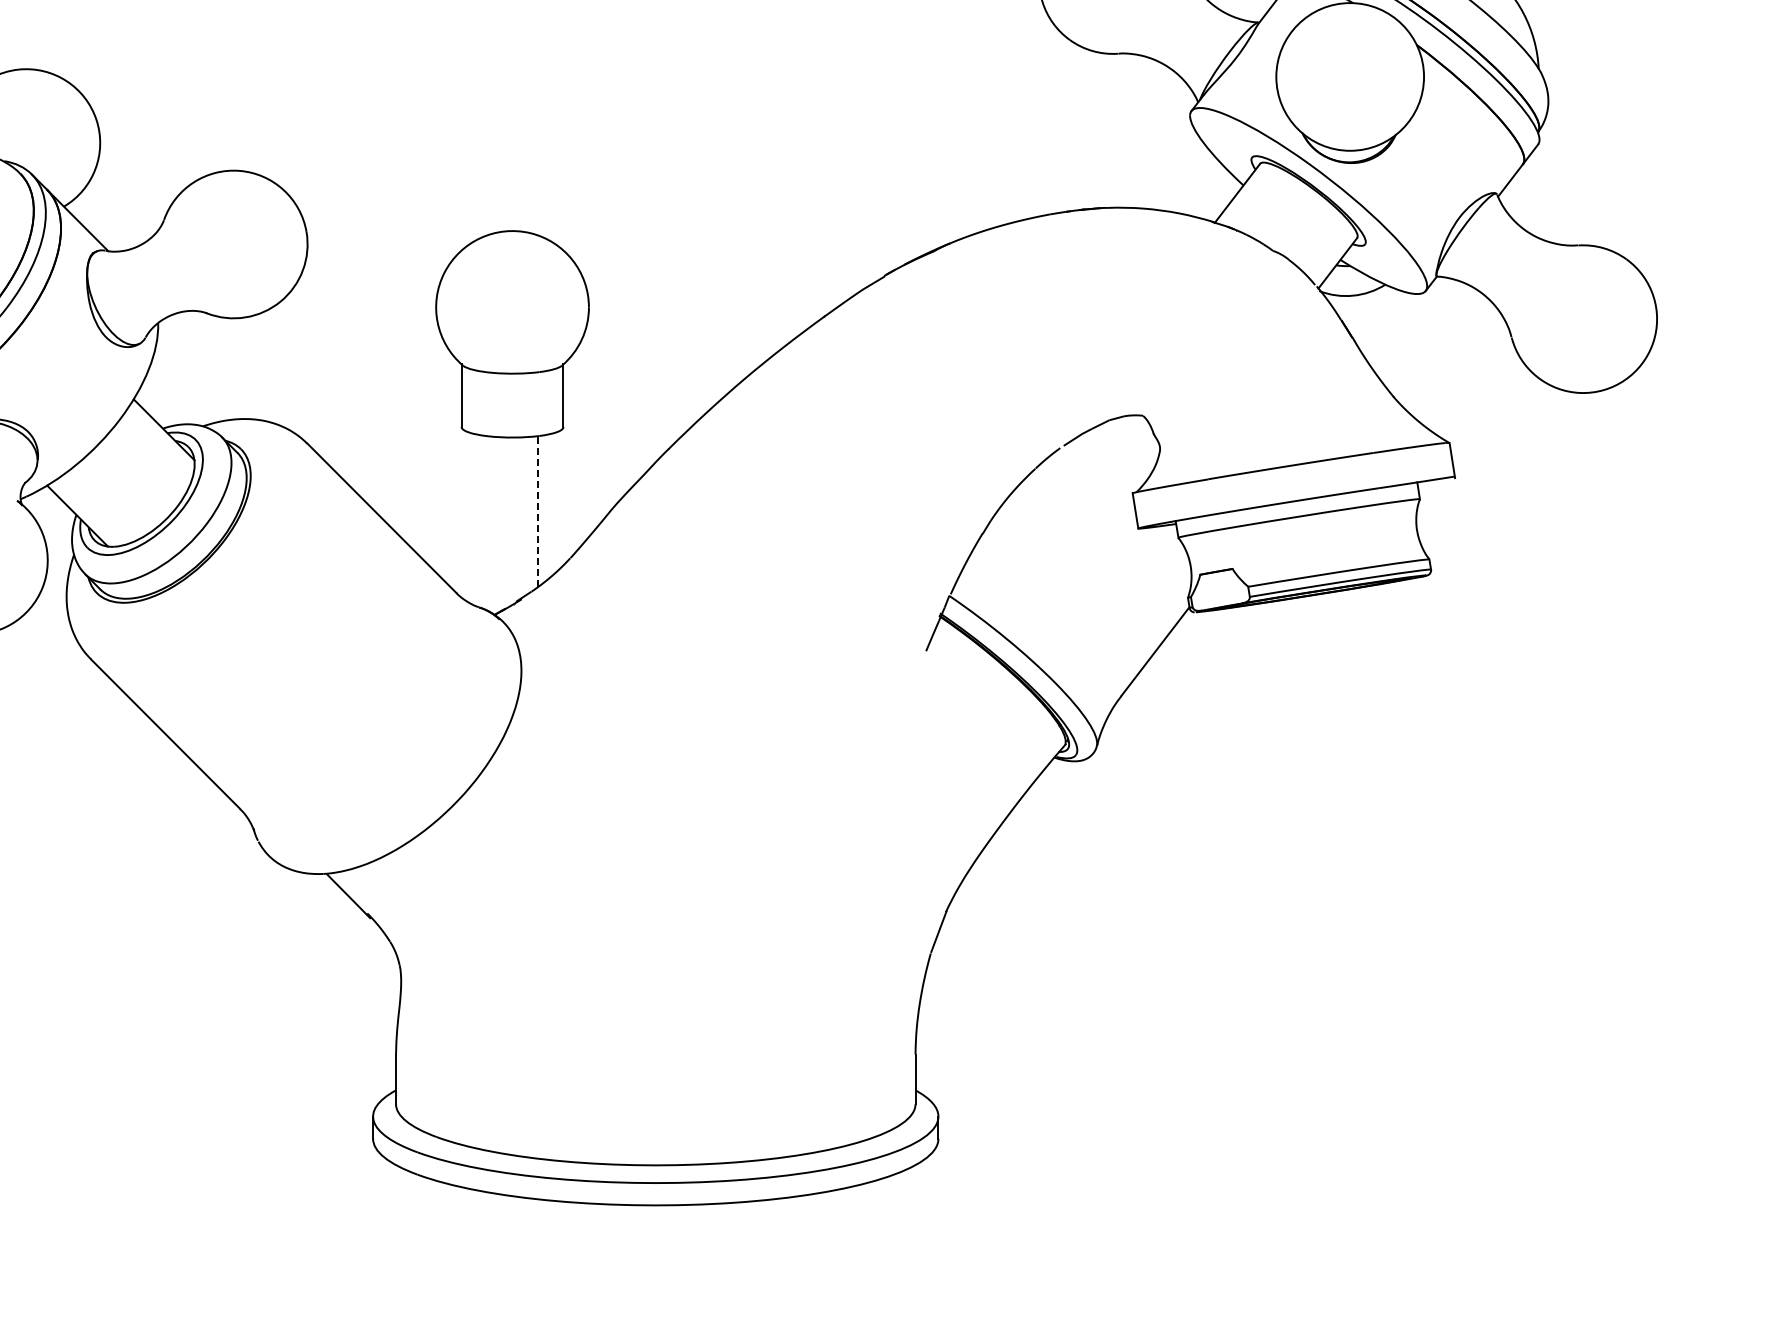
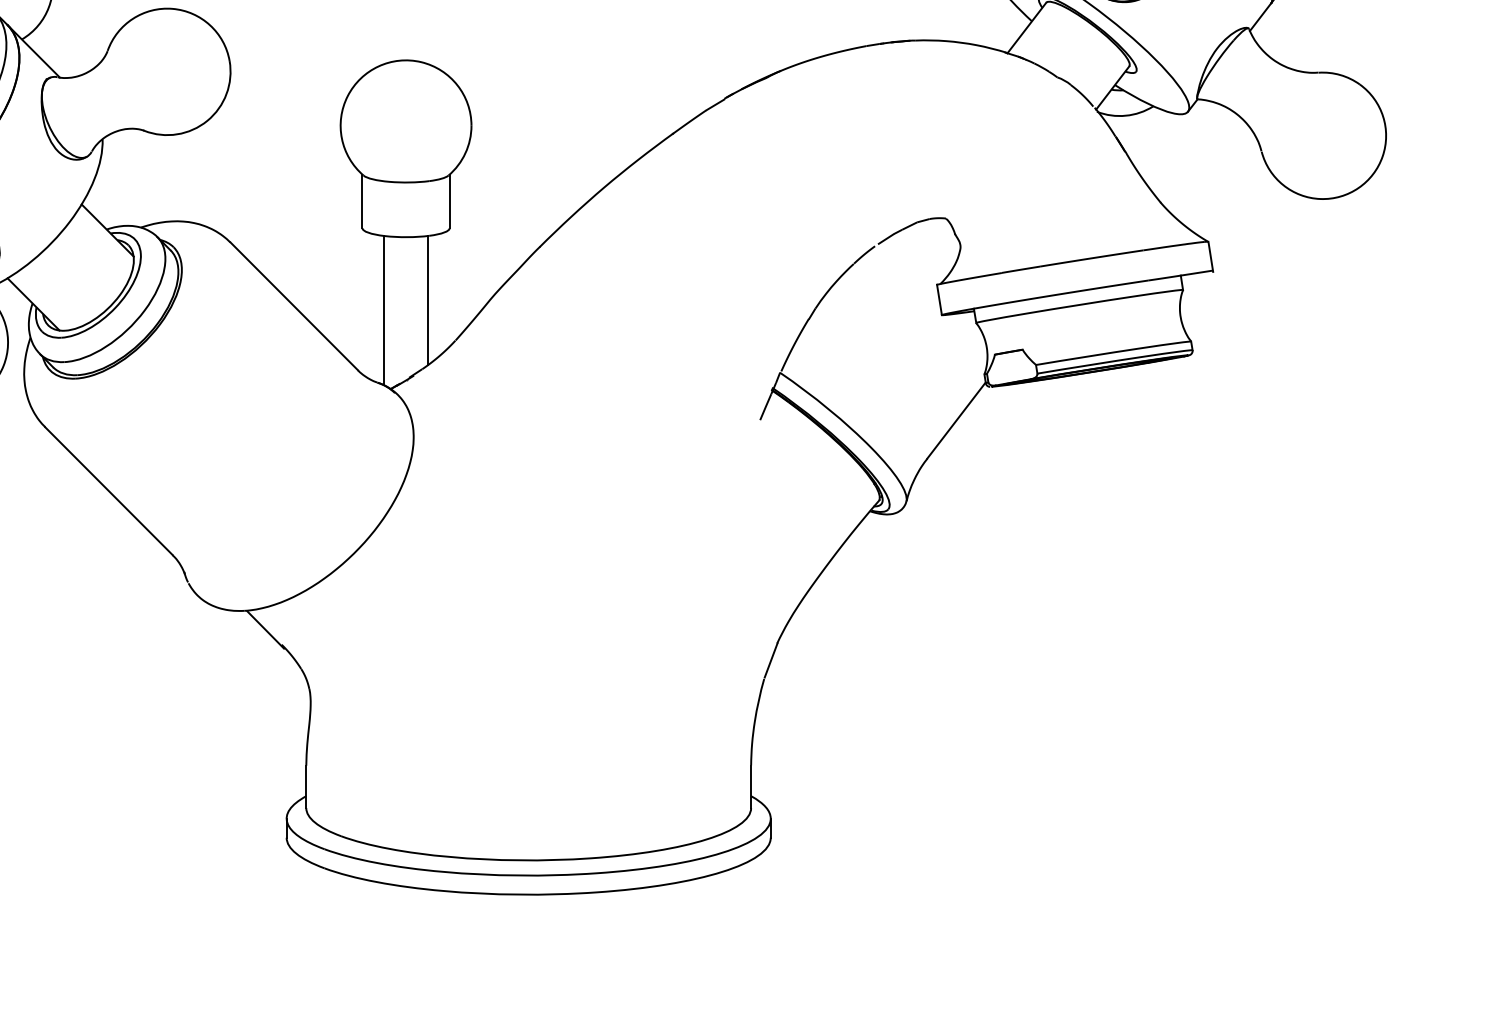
line: (538, 511) -> (428, 300), dashed -> solid
line: (487, 523) -> (384, 310), added

